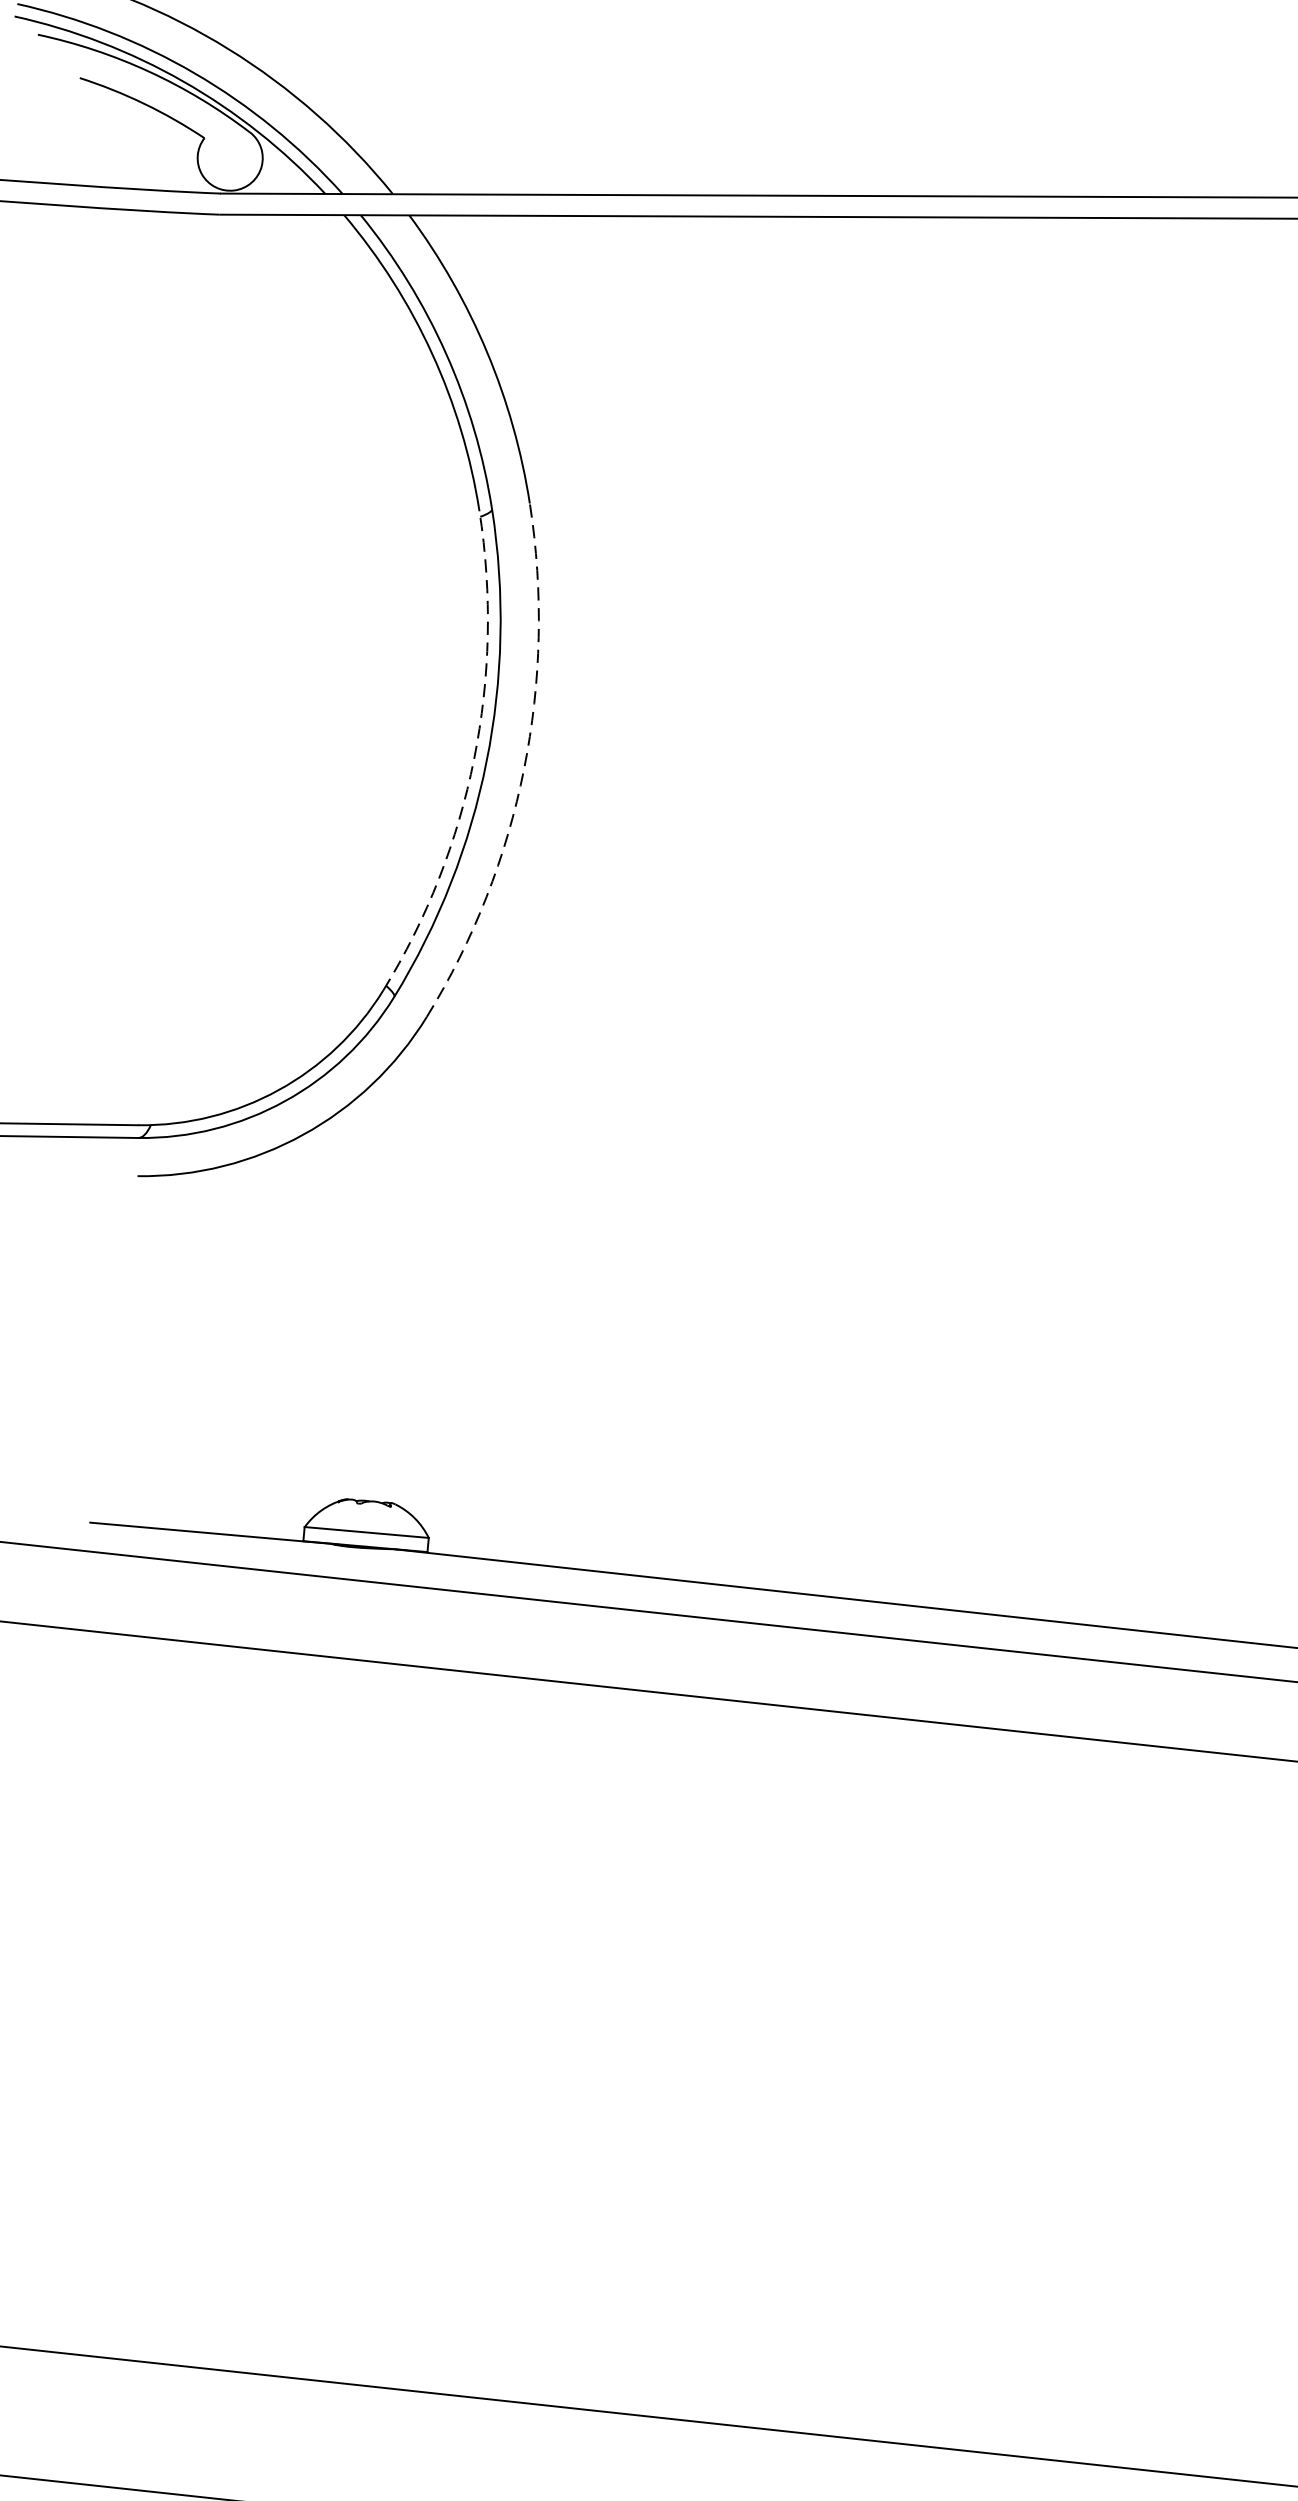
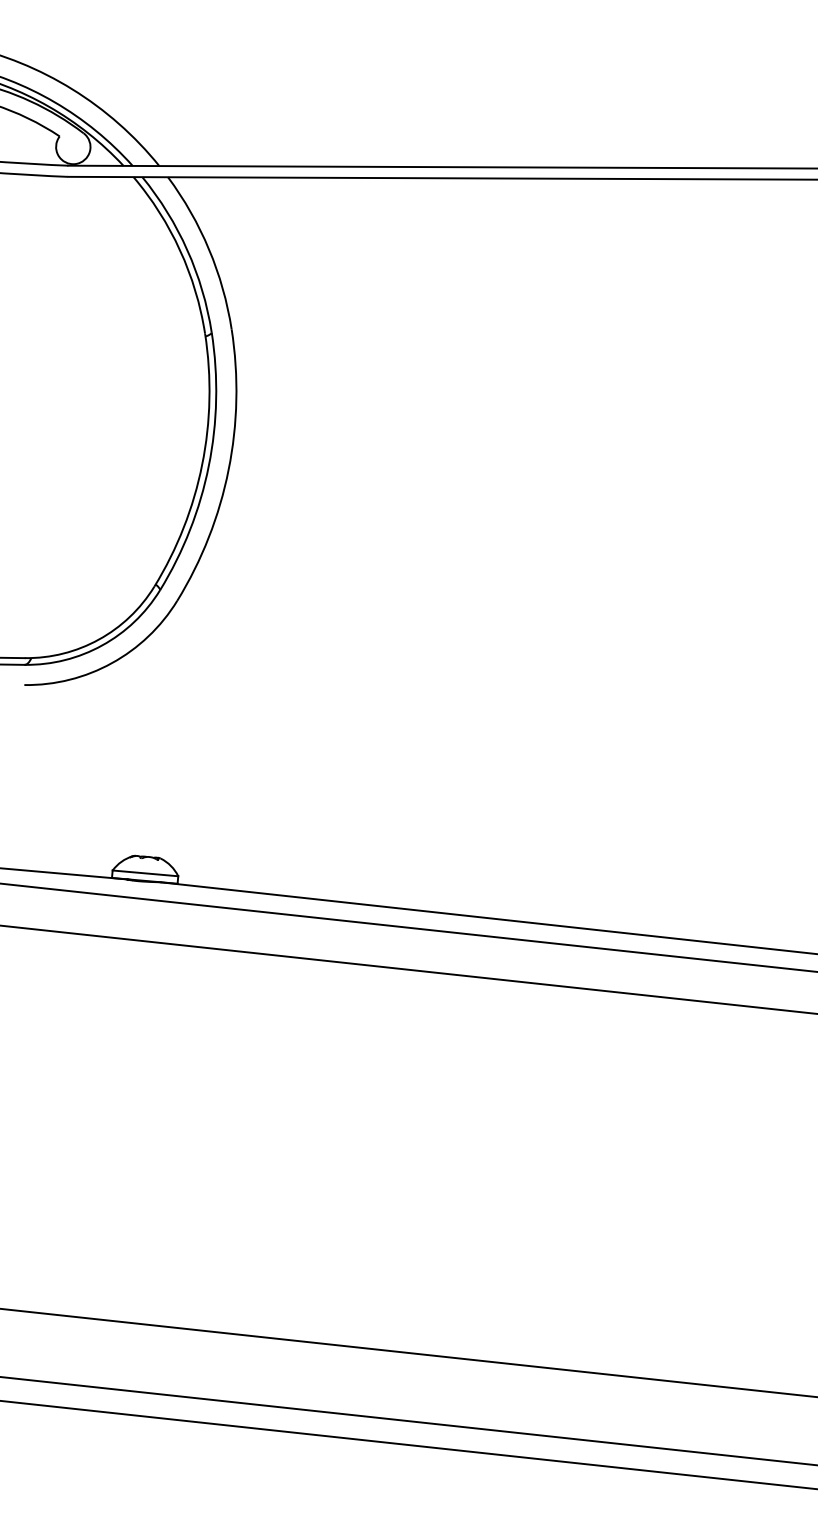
arc: (474, 758) -> (202, 464), dashed -> solid
arc: (523, 770) -> (228, 470), dashed -> solid

